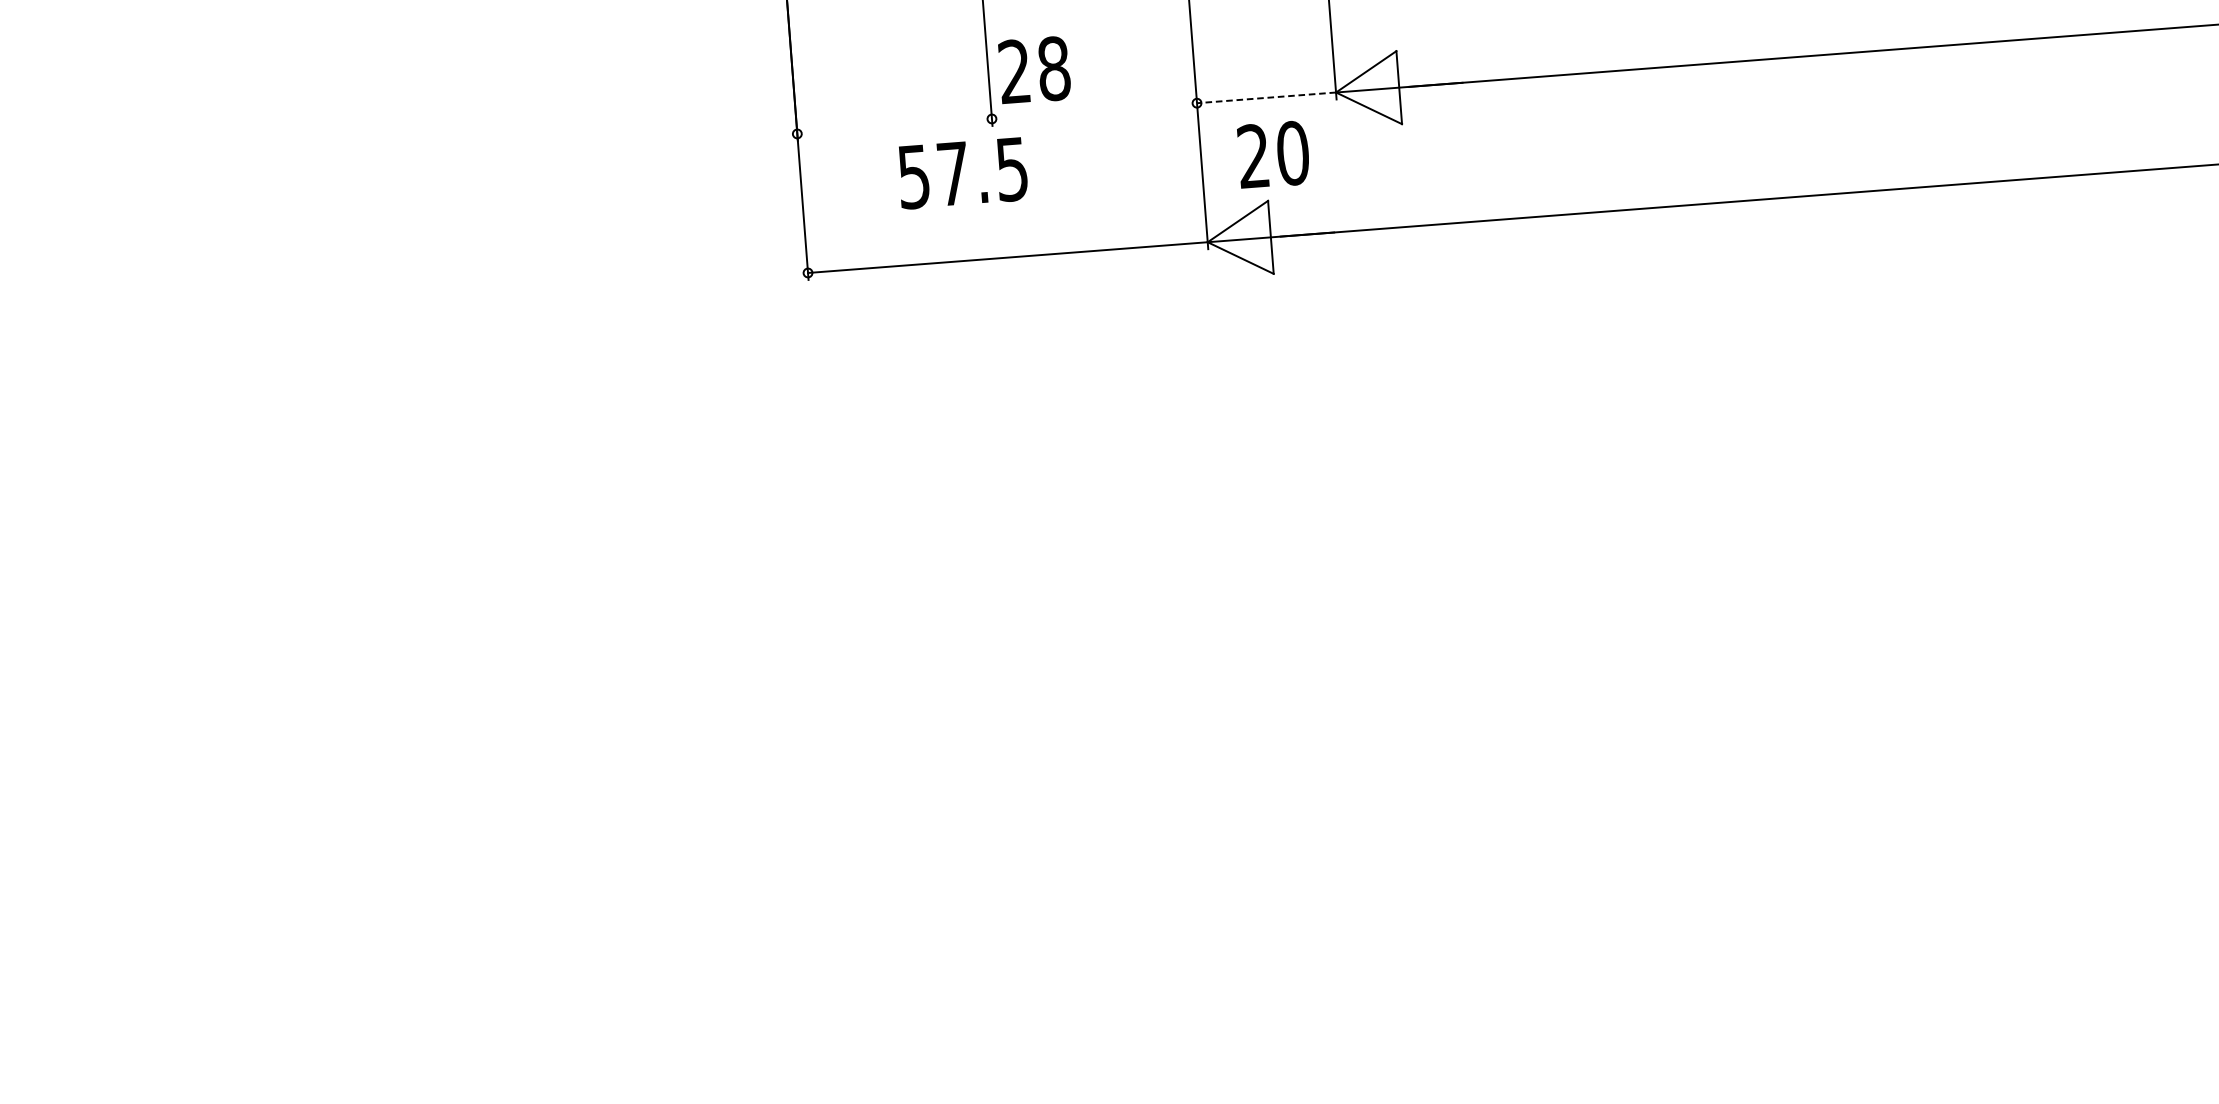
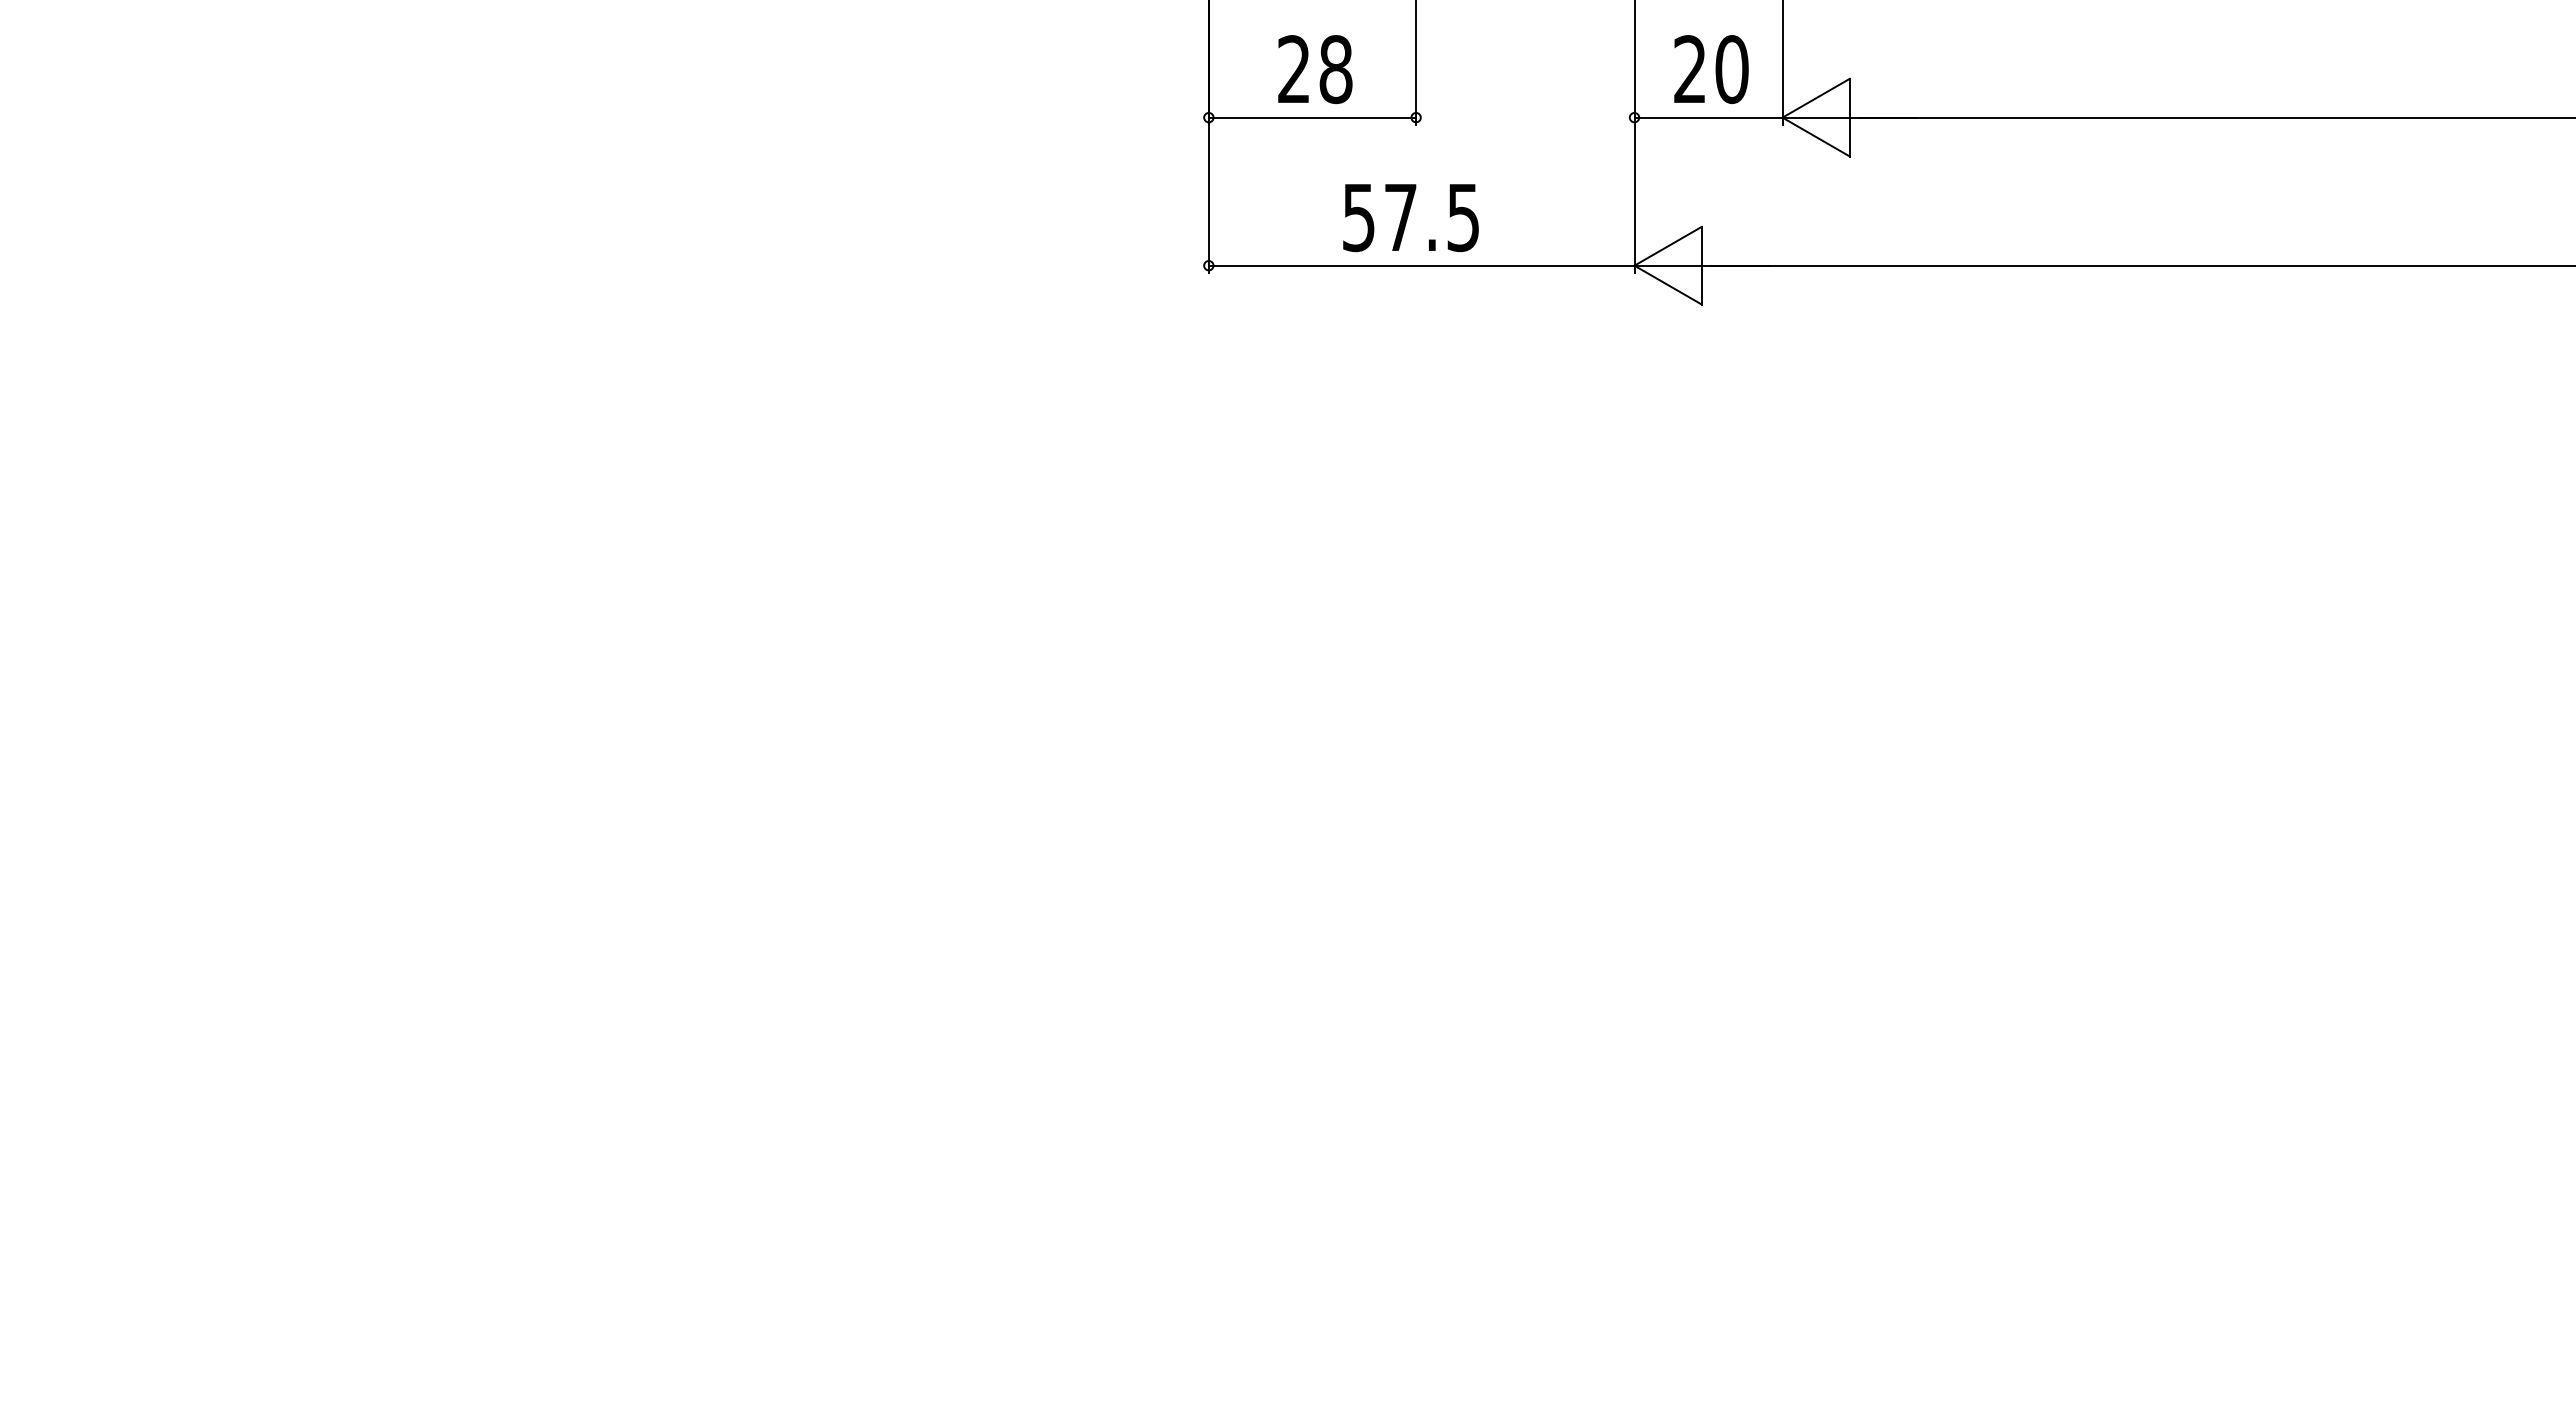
text: (1034, 70) -> (1315, 69), moved
line: (1266, 97) -> (1708, 117), dashed -> solid
line: (894, 126) -> (1312, 117), added
text: (1273, 154) -> (1711, 69), moved
text: (962, 174) -> (1410, 218), moved

